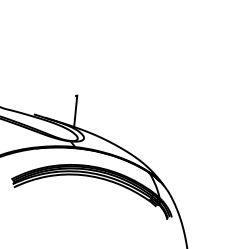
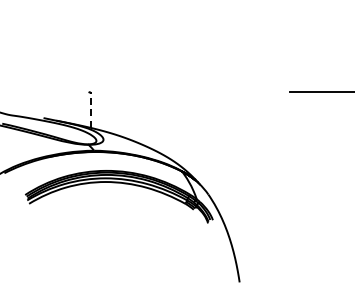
line: (75, 110) -> (90, 109), solid -> dashed

